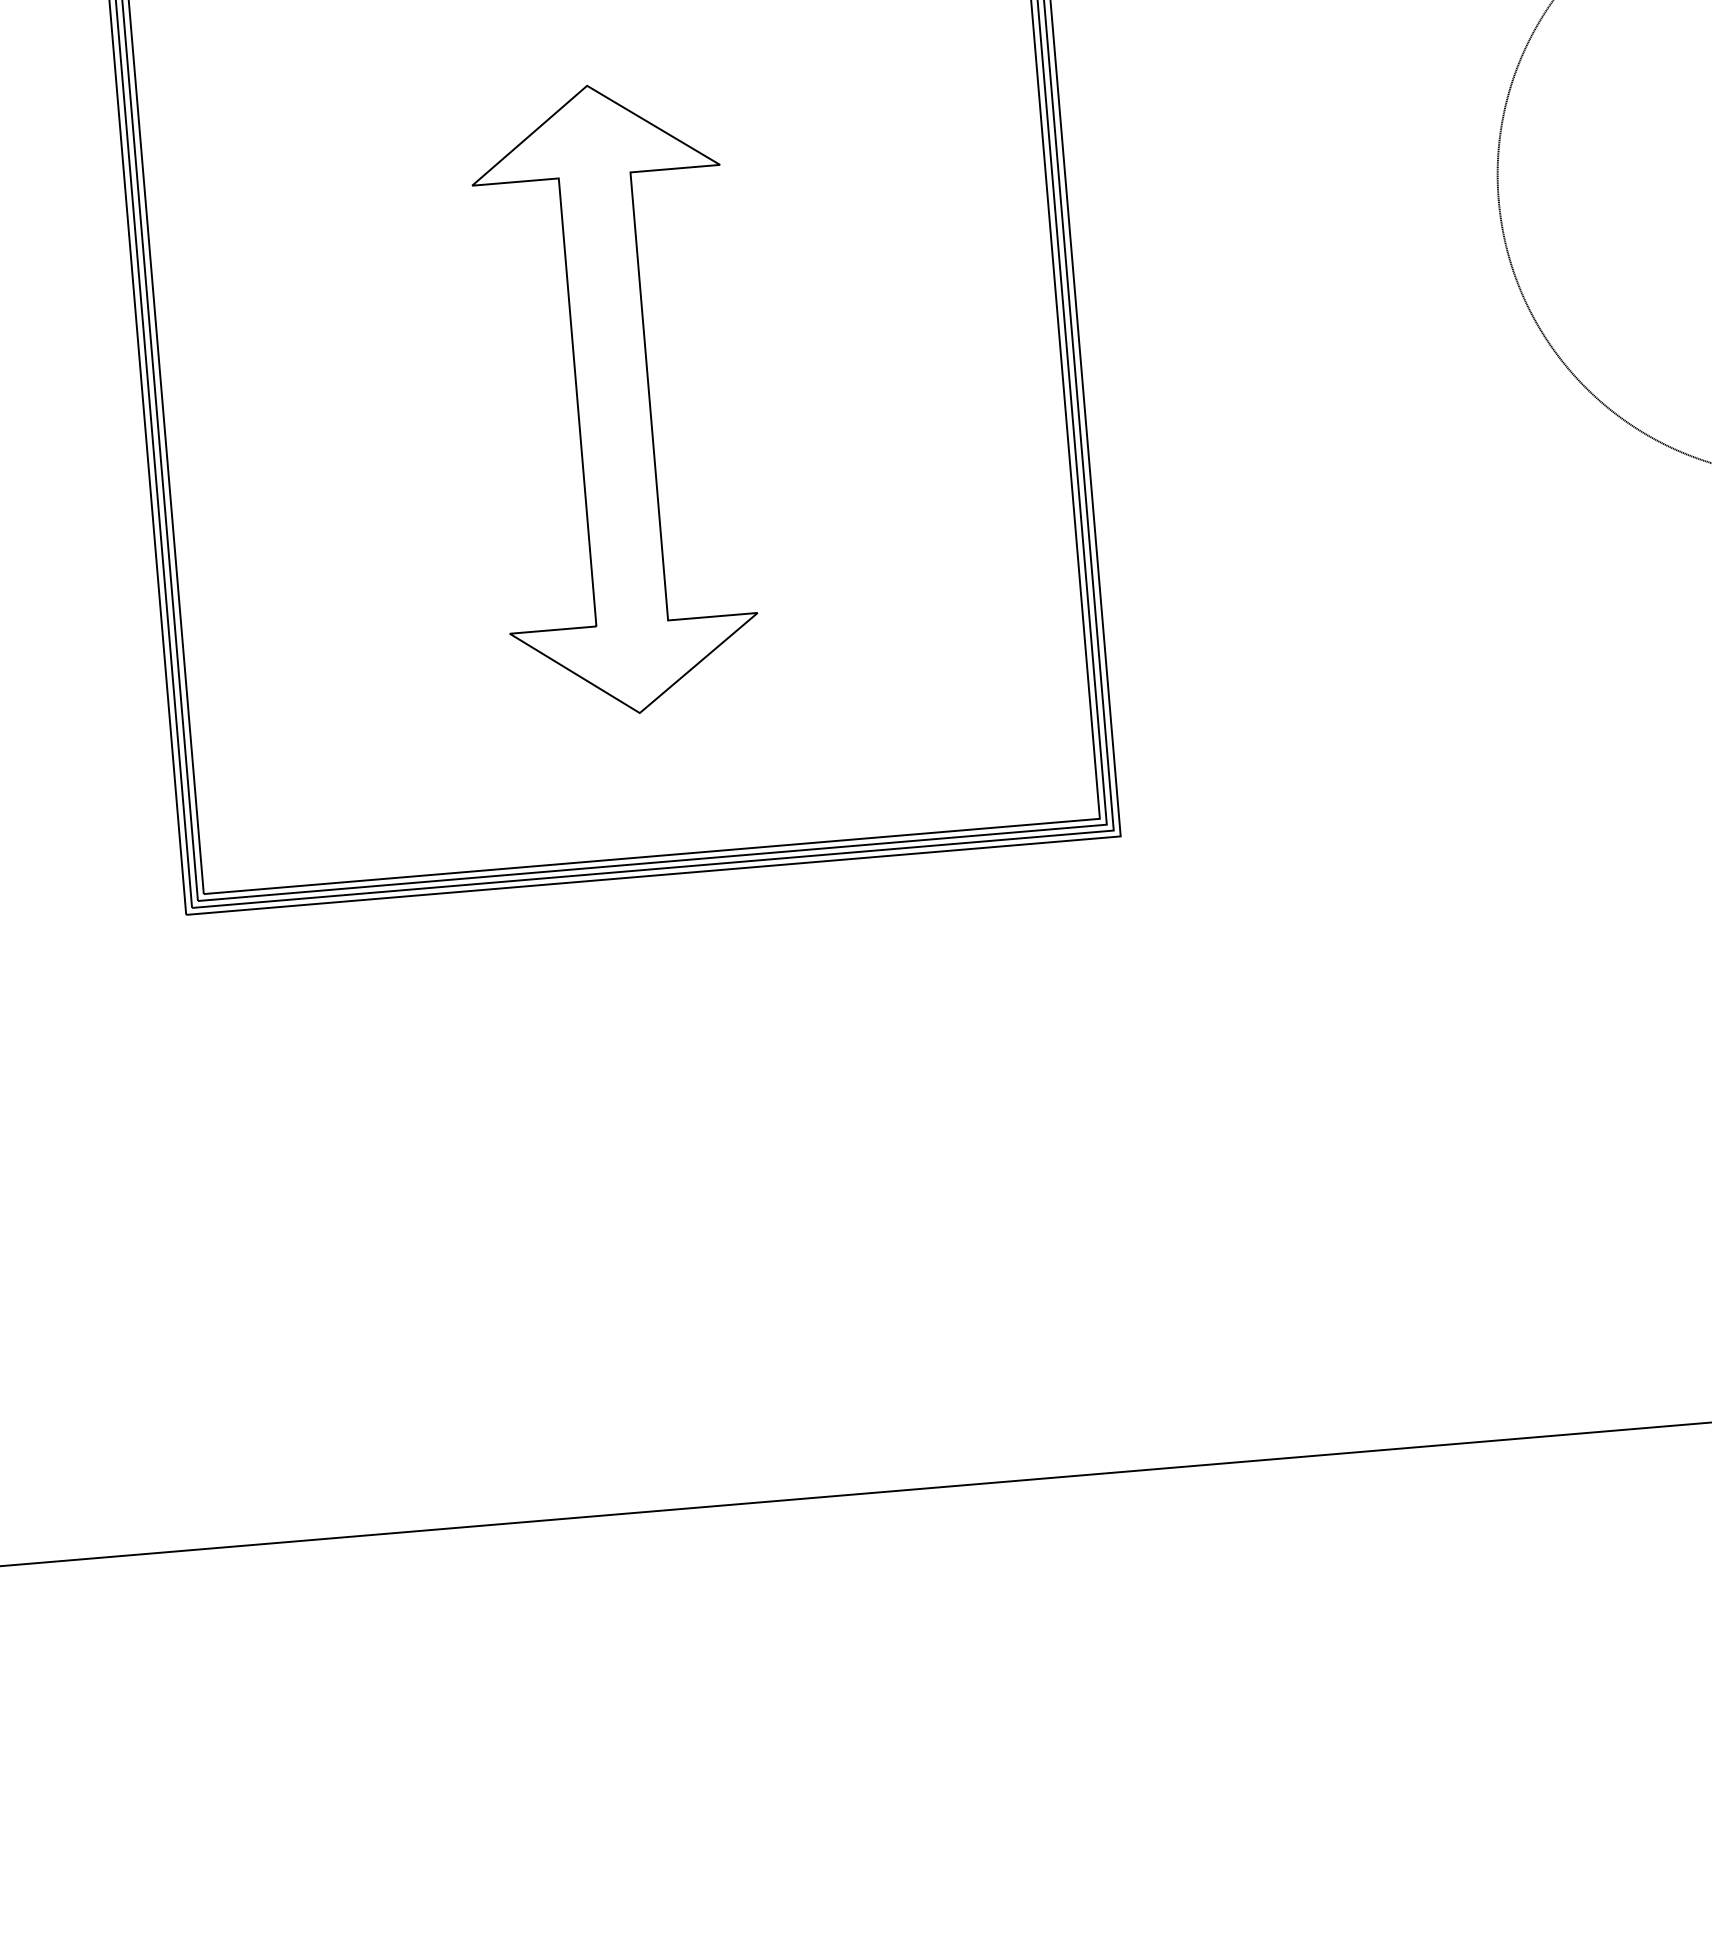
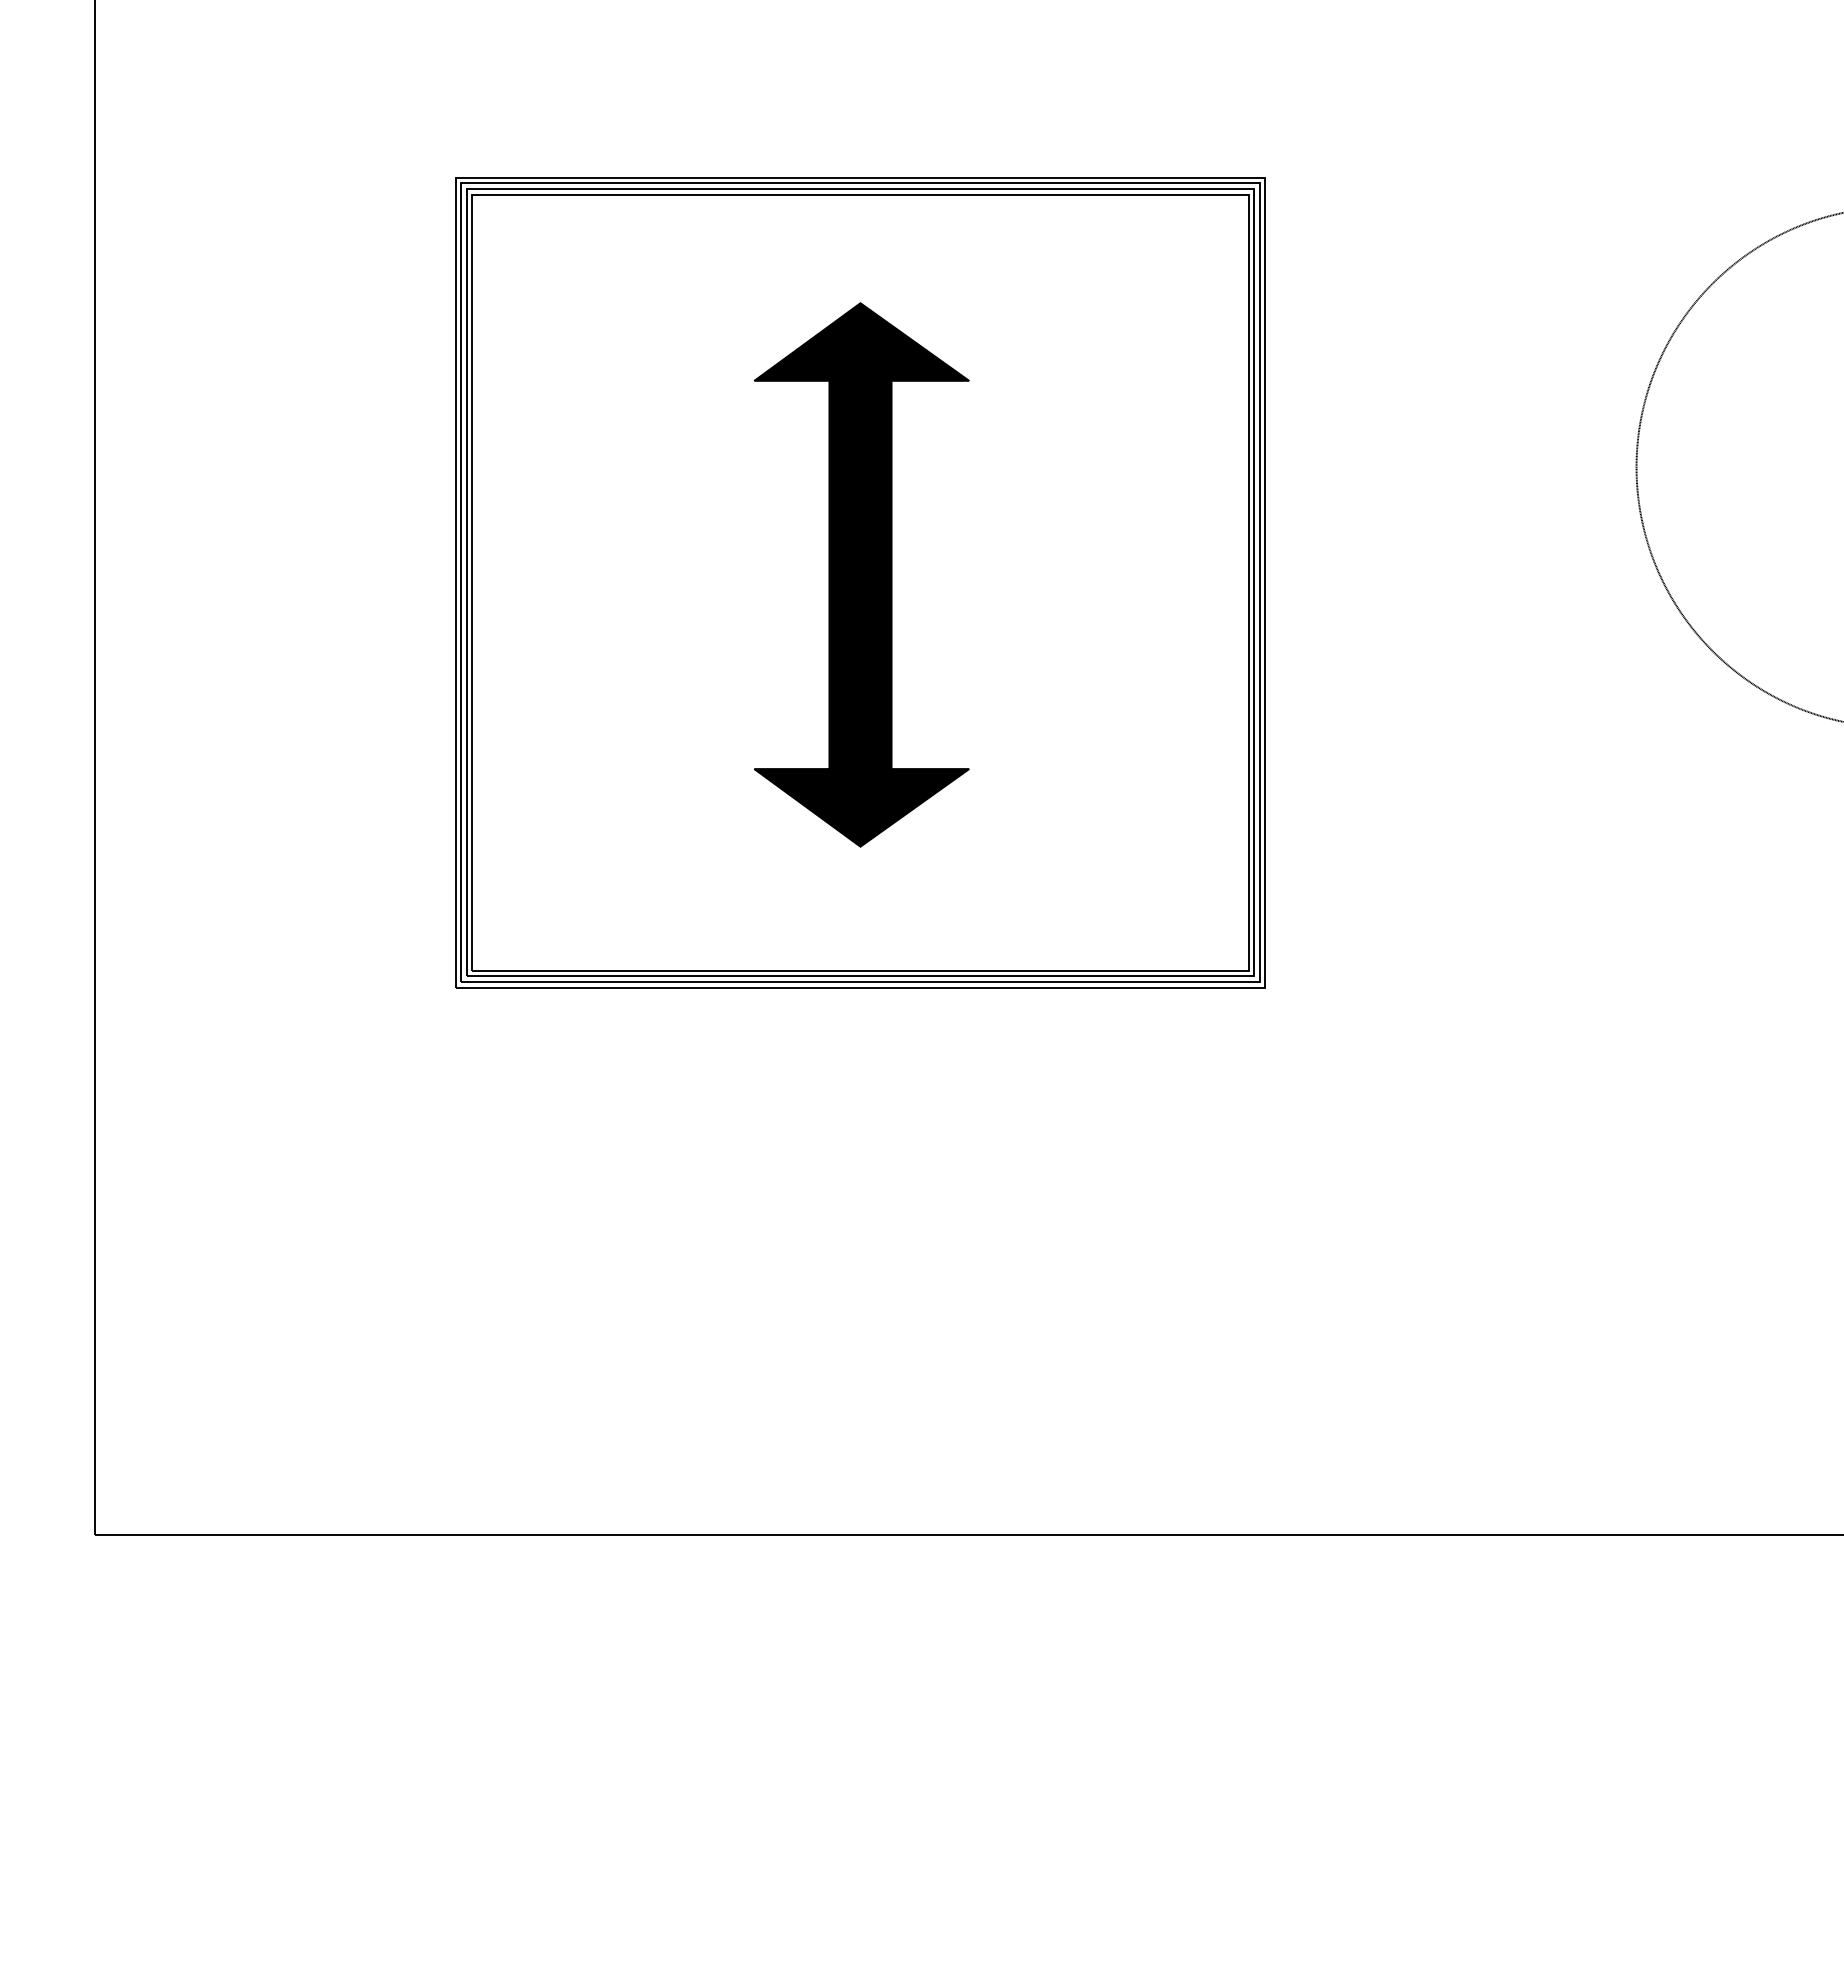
fill: (614, 398) -> (861, 574), added

